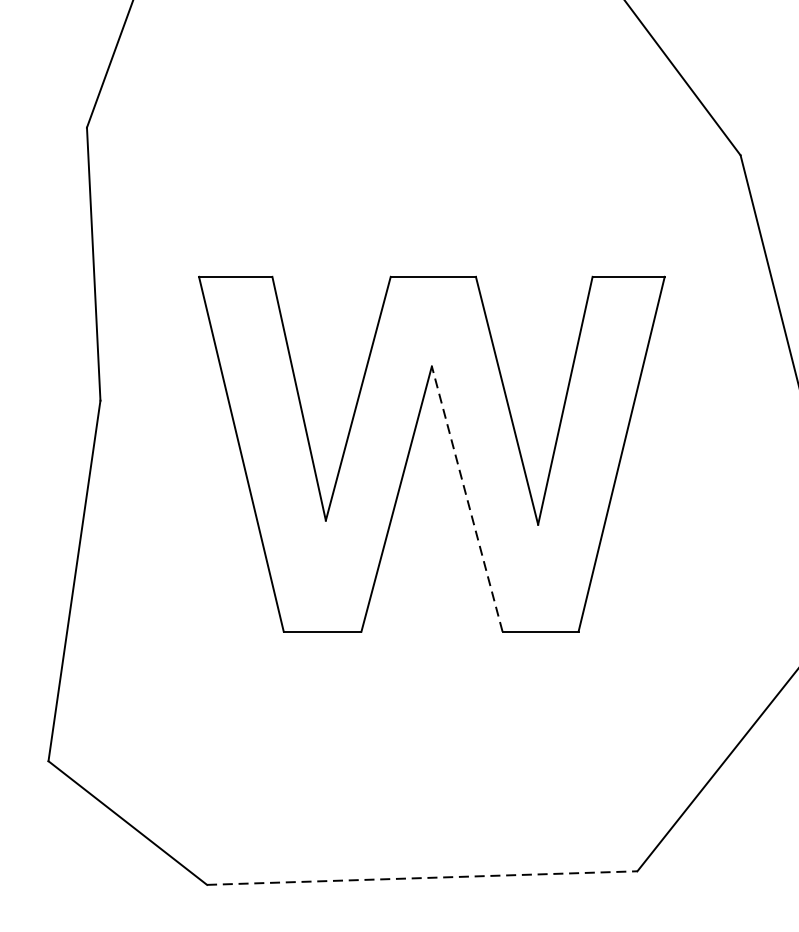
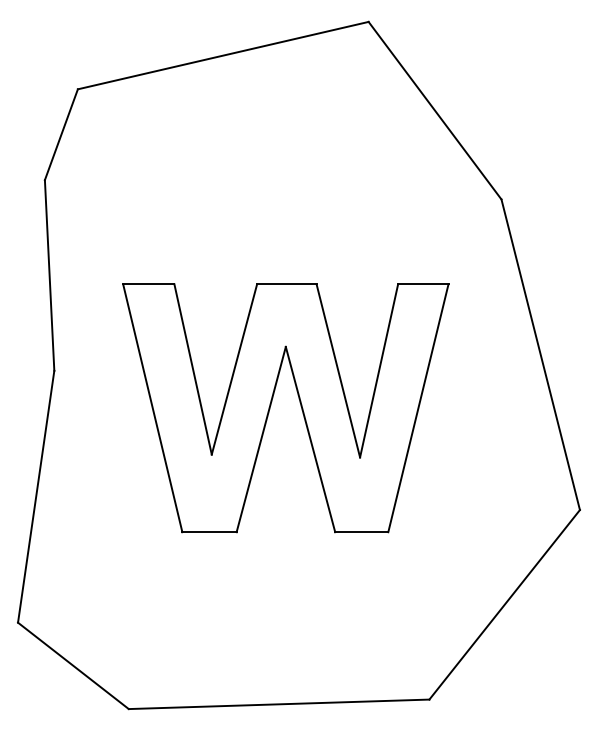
line: (467, 498) -> (310, 439), dashed -> solid
line: (422, 878) -> (279, 704), dashed -> solid

